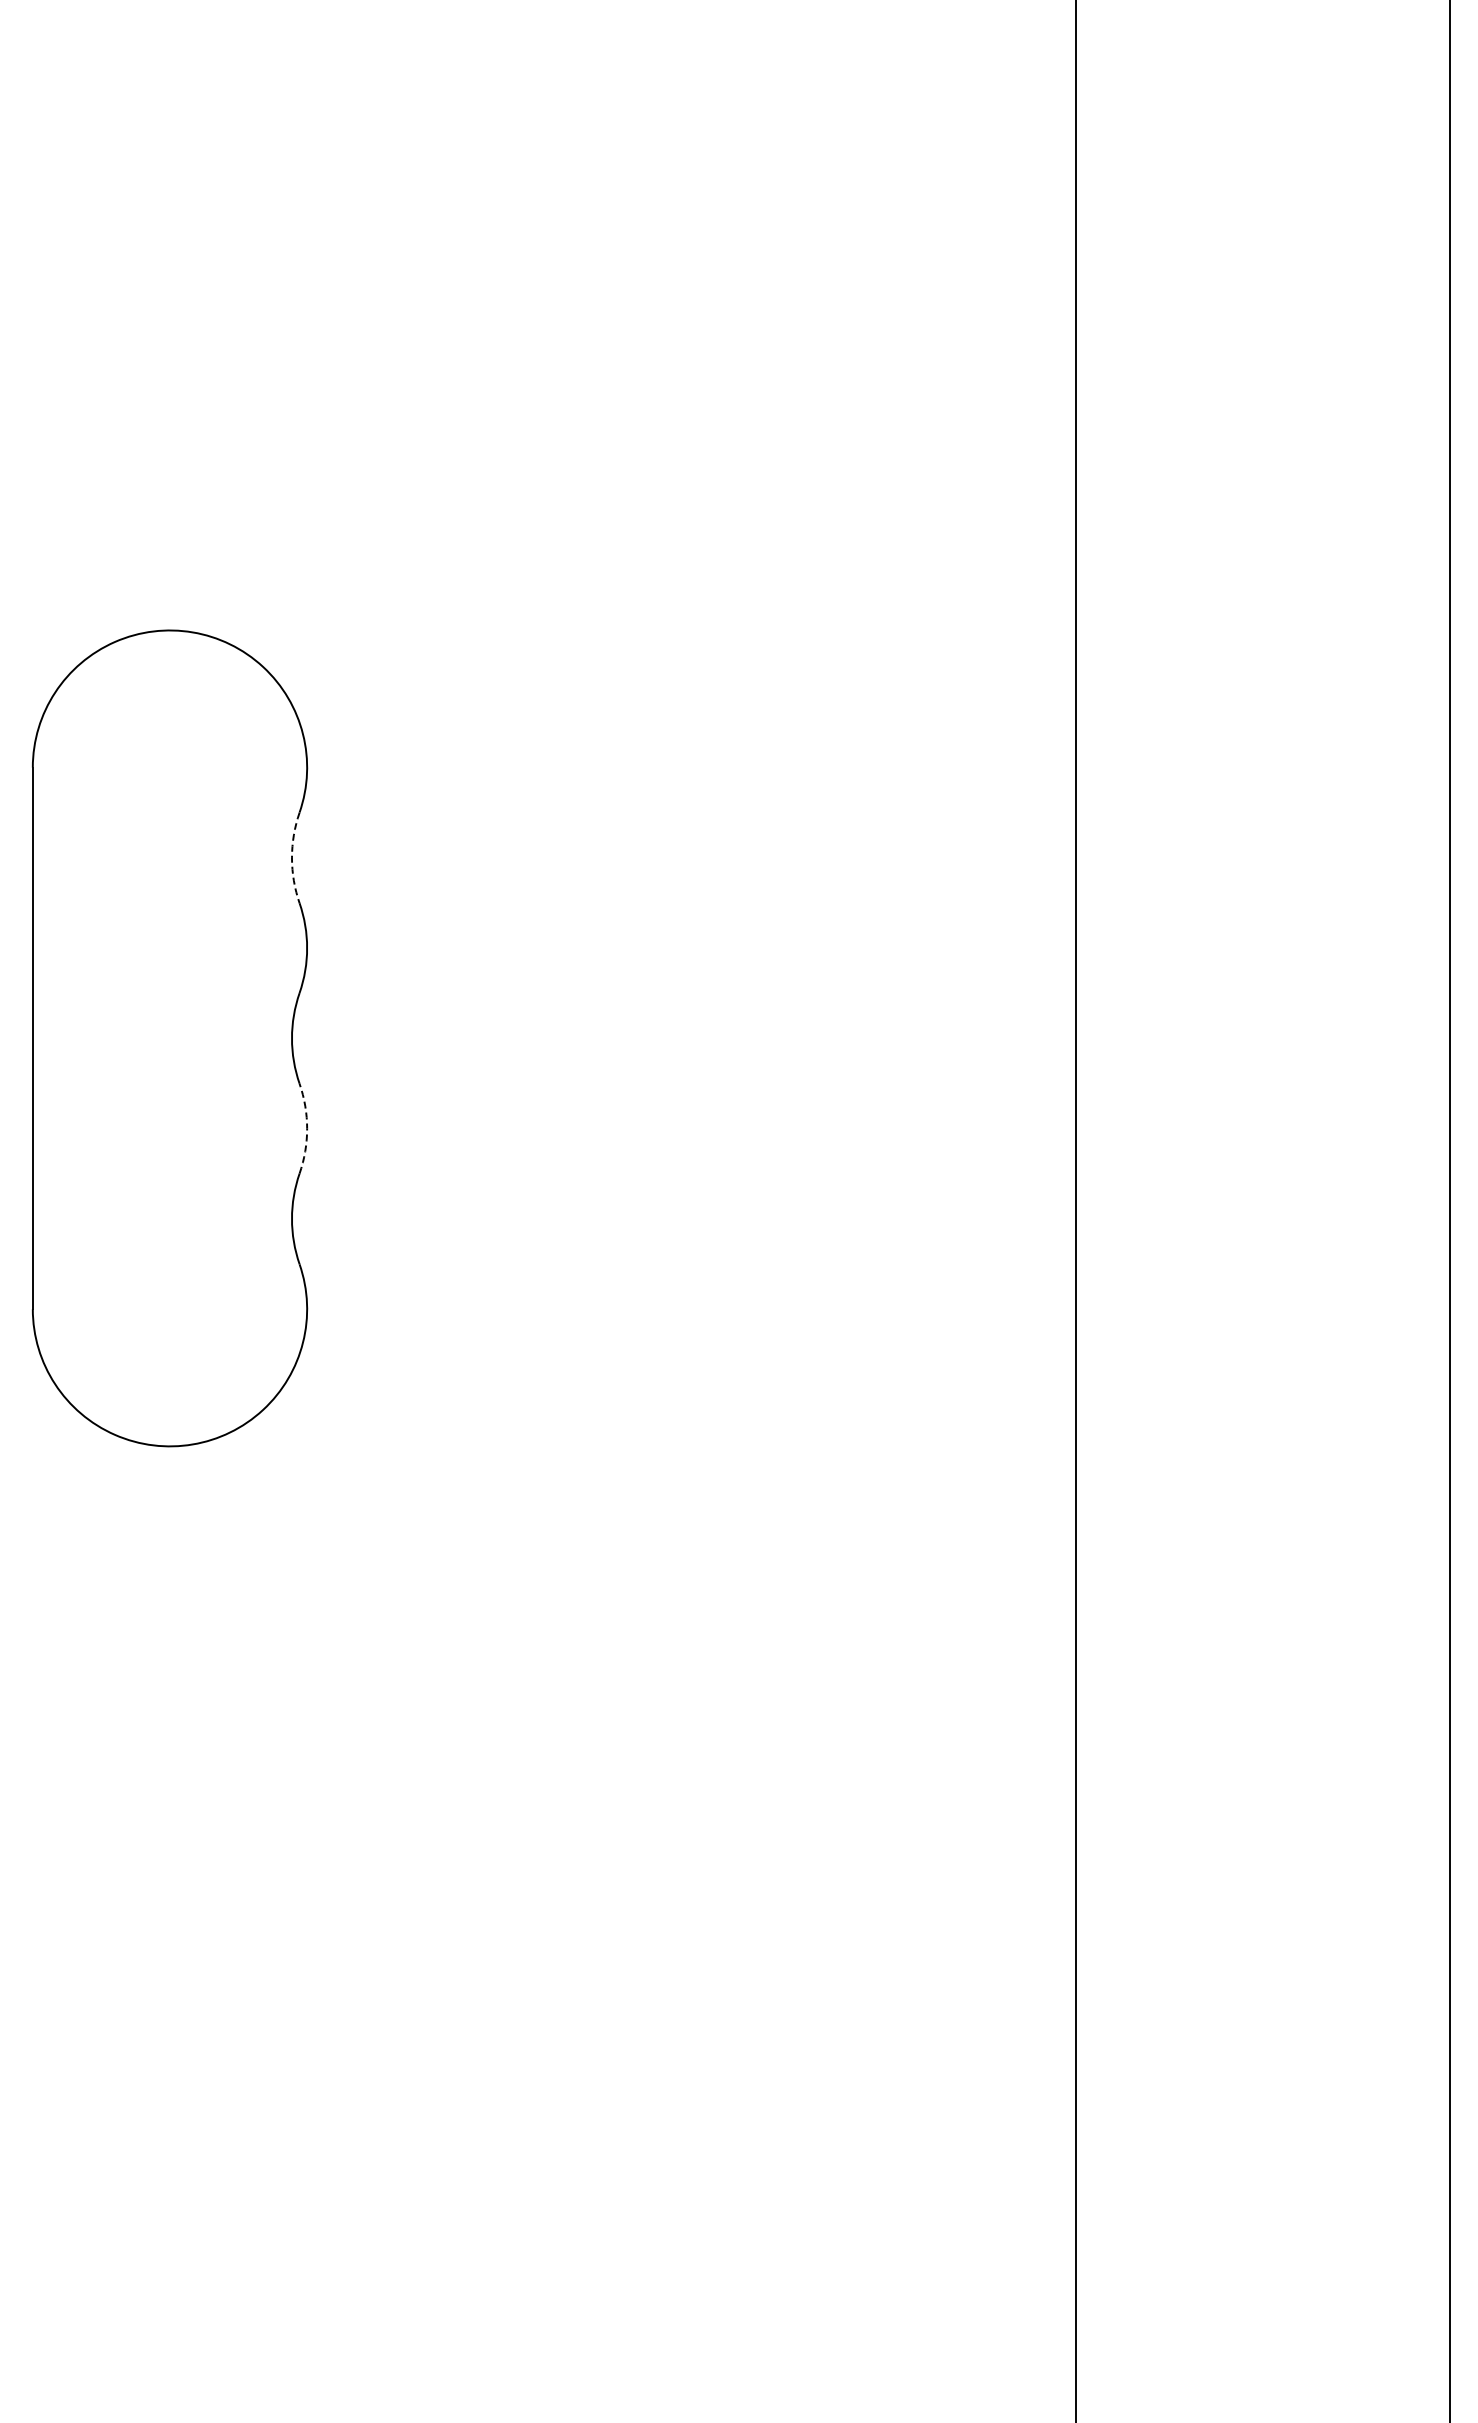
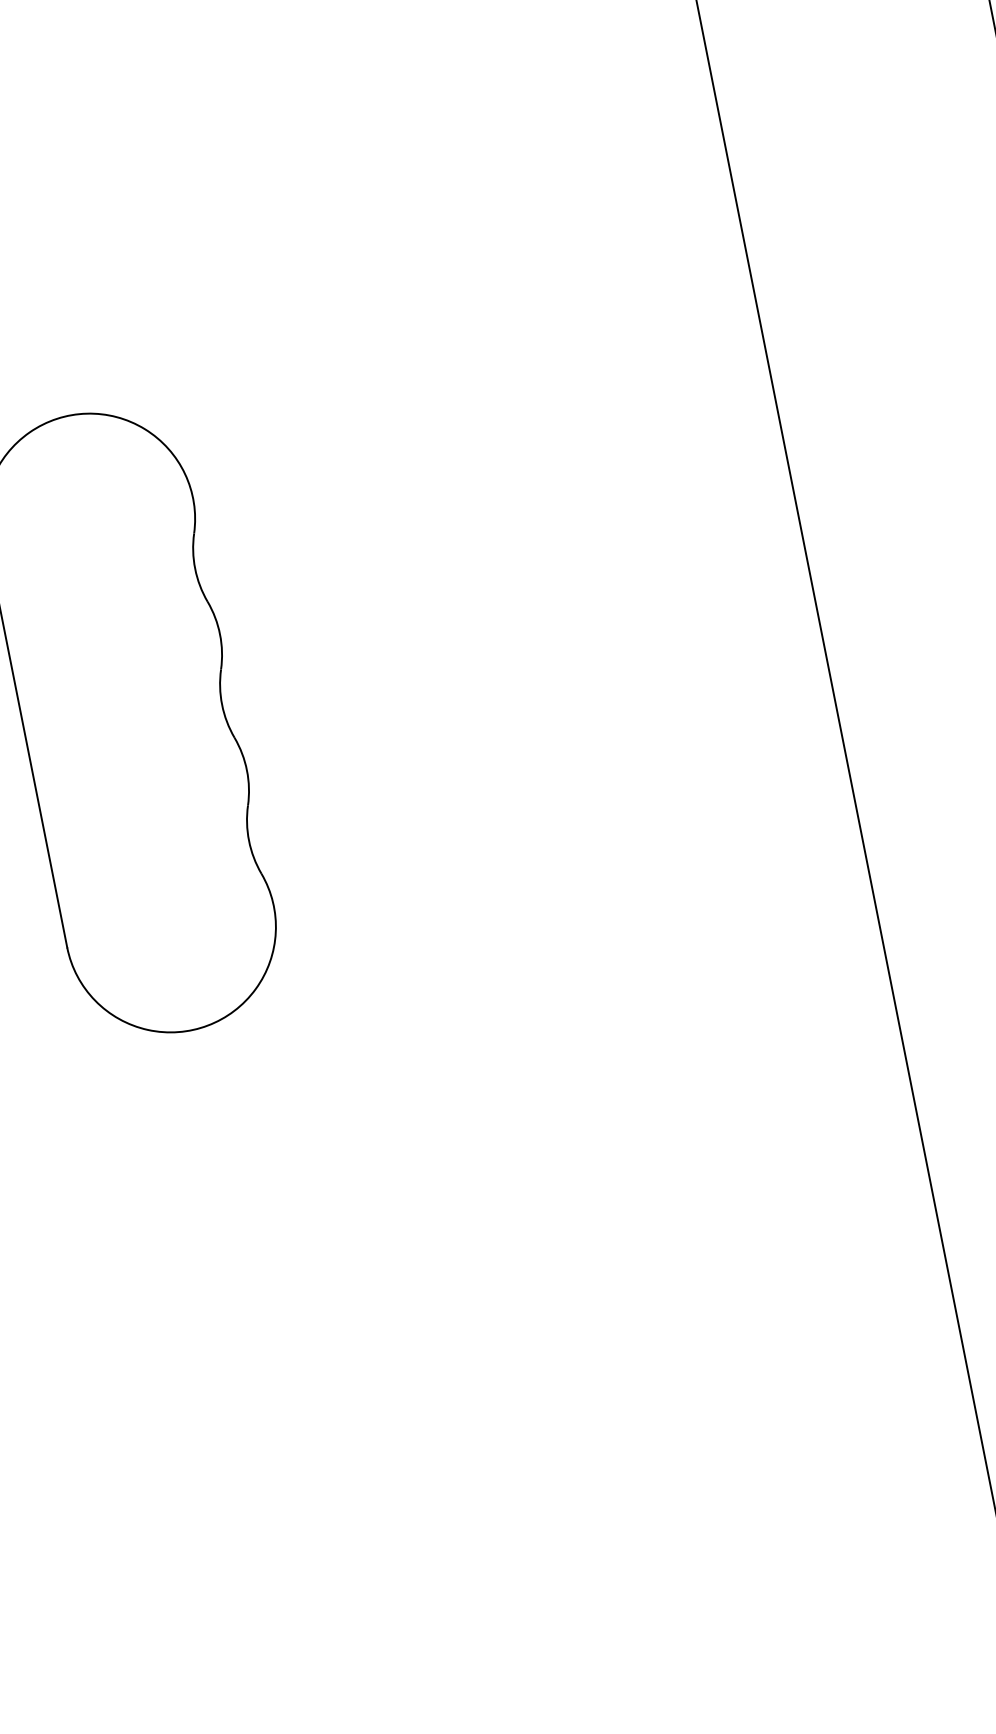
arc: (291, 857) -> (194, 568), dashed -> solid
arc: (307, 1128) -> (247, 770), dashed -> solid

